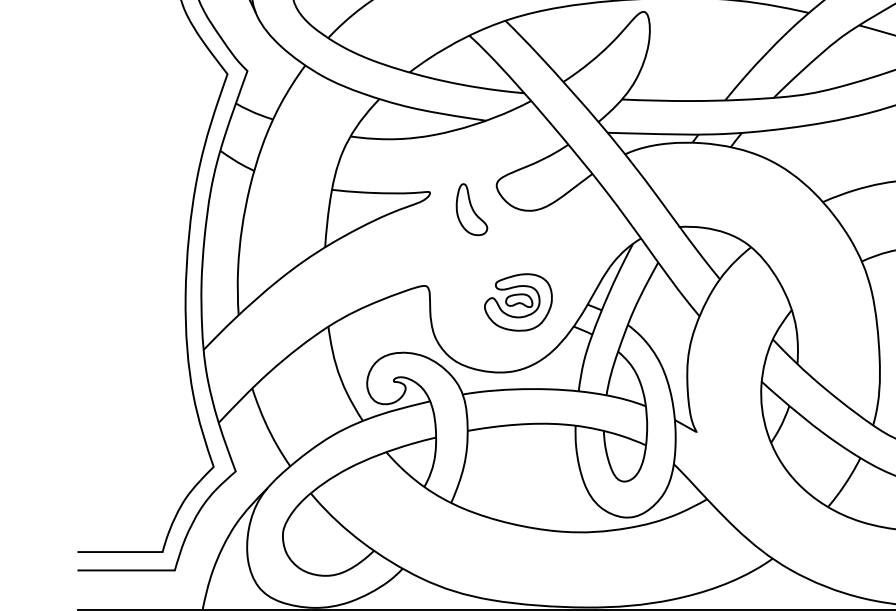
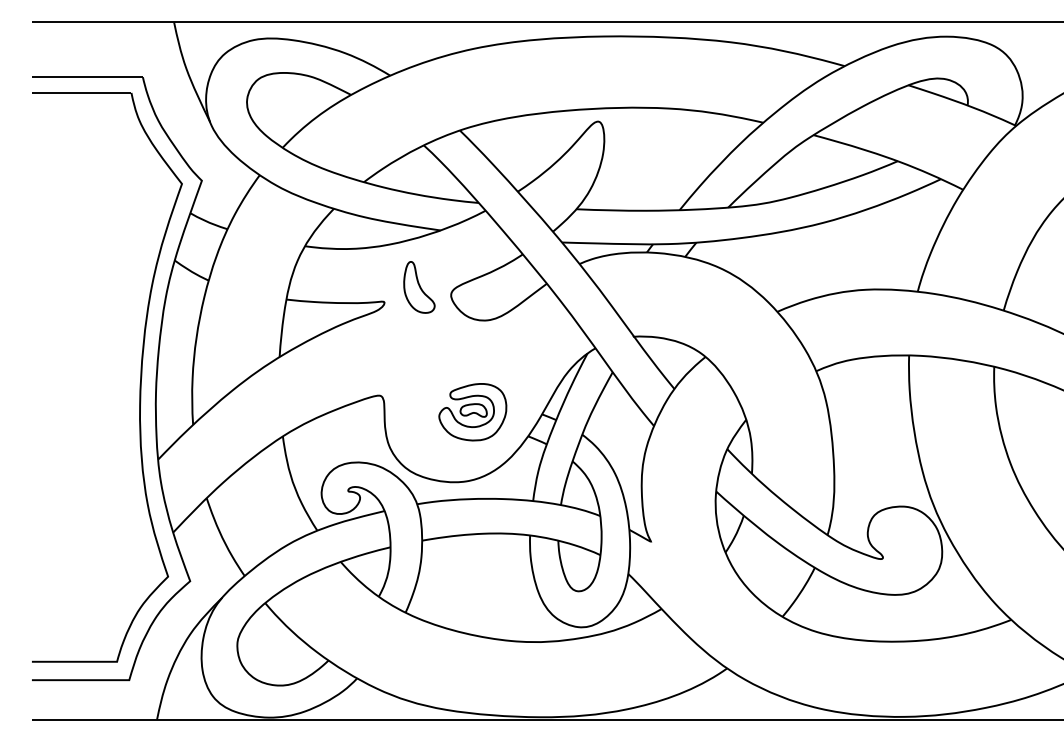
part: (472, 209) -> (419, 287), moved

